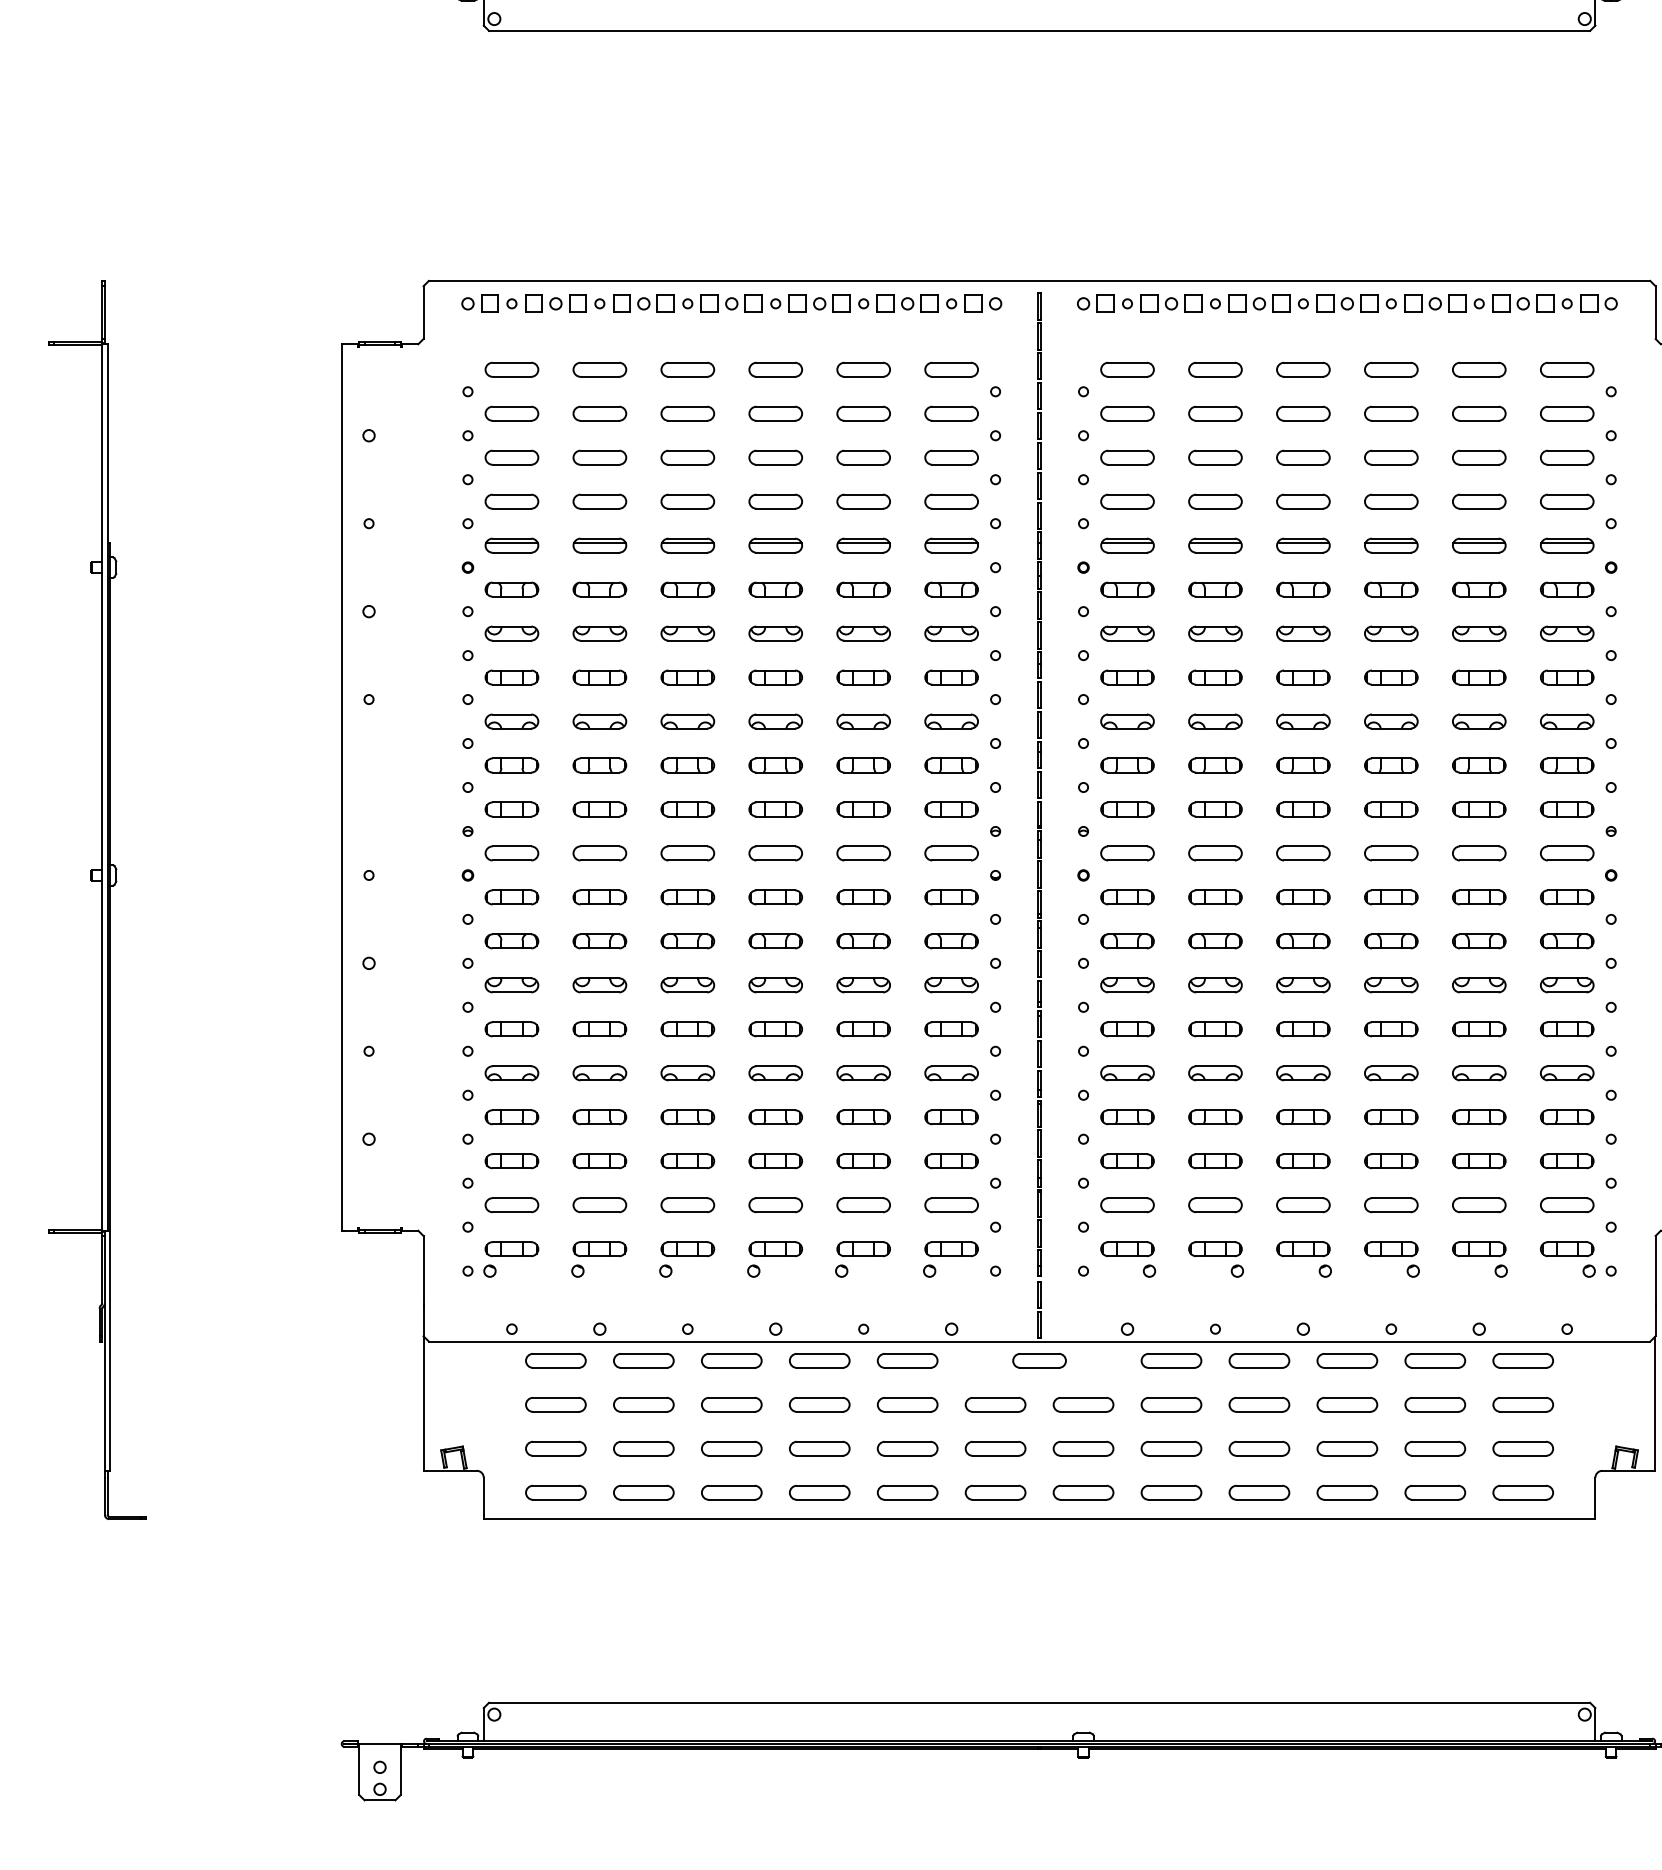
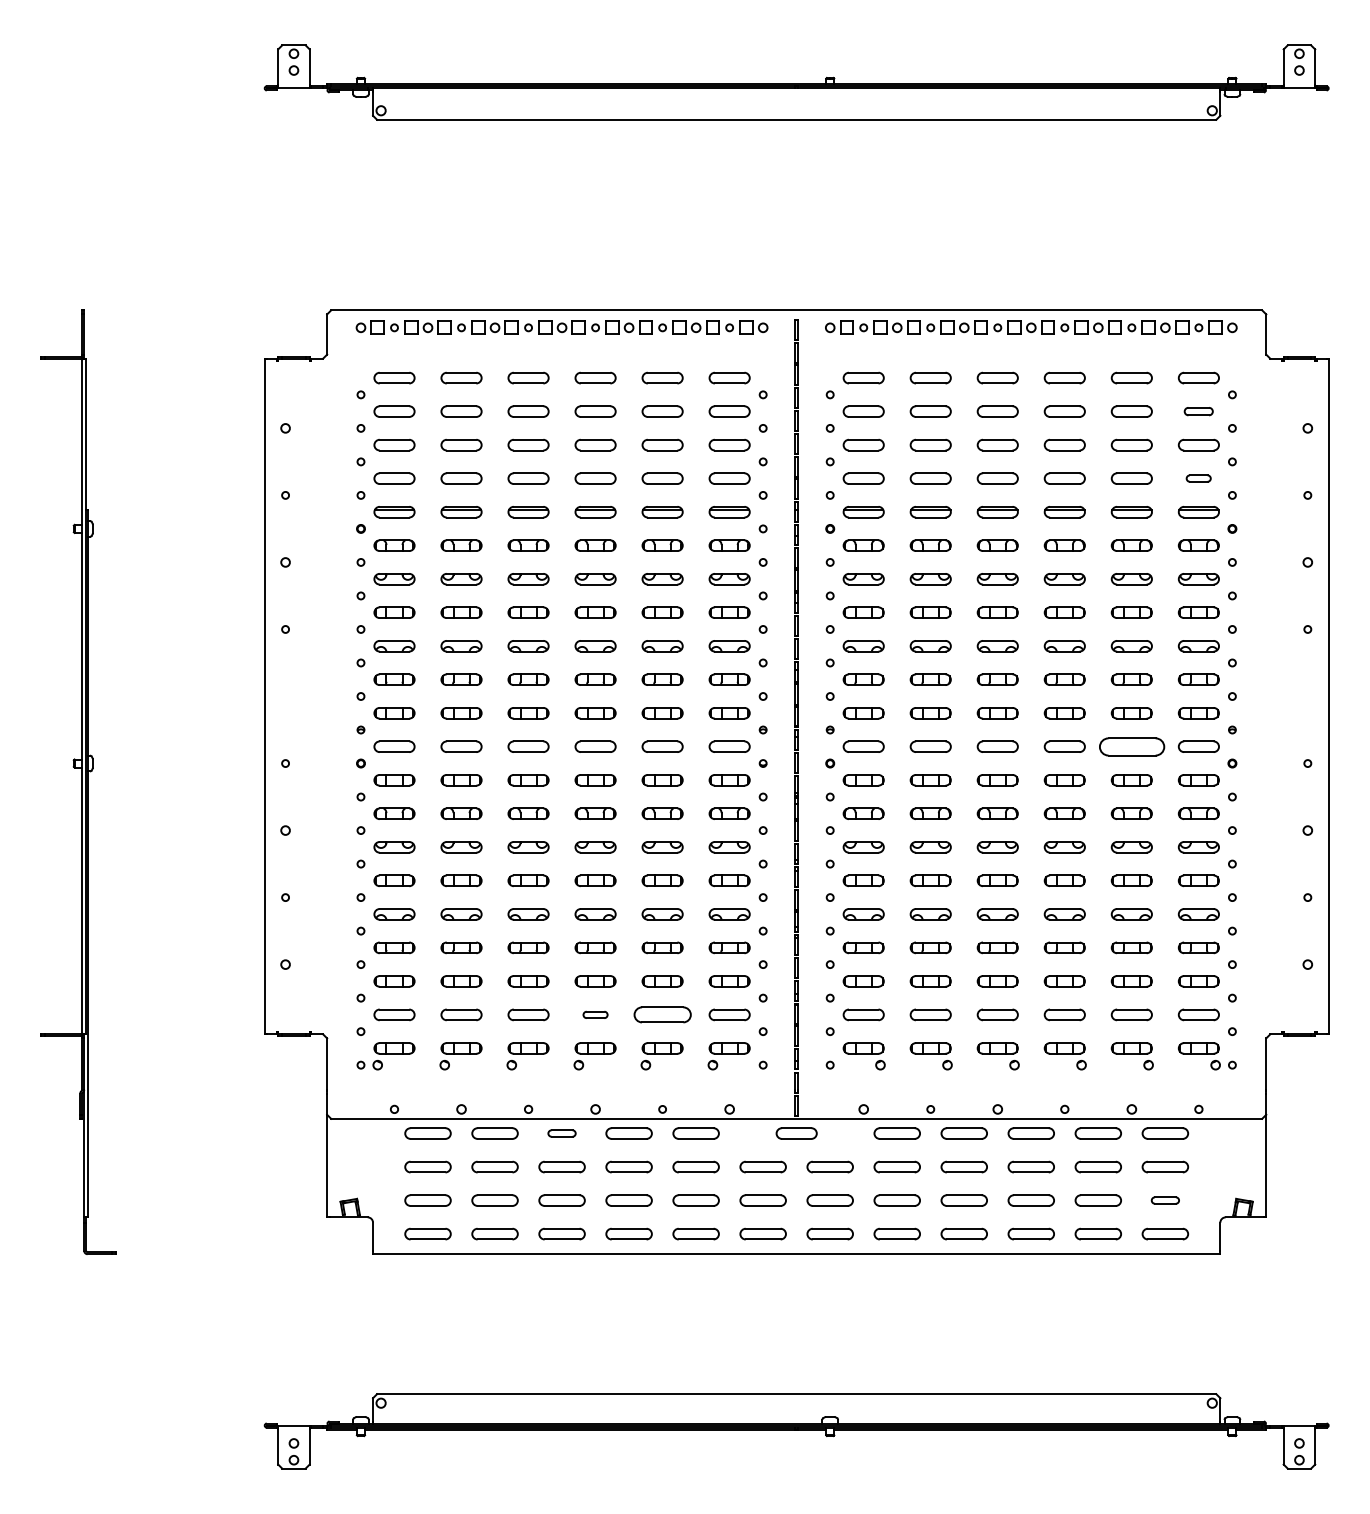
part: (1566, 413) -> (1198, 411), size x0.7
part: (1566, 501) -> (1198, 478), size x0.6
part: (1478, 853) -> (1131, 746), size x1.6
part: (775, 1204) -> (595, 1014), size x0.6
part: (863, 1204) -> (662, 1014), size x1.4
part: (731, 1360) -> (561, 1133), size x0.6
part: (1523, 1448) -> (1165, 1200), size x0.6

